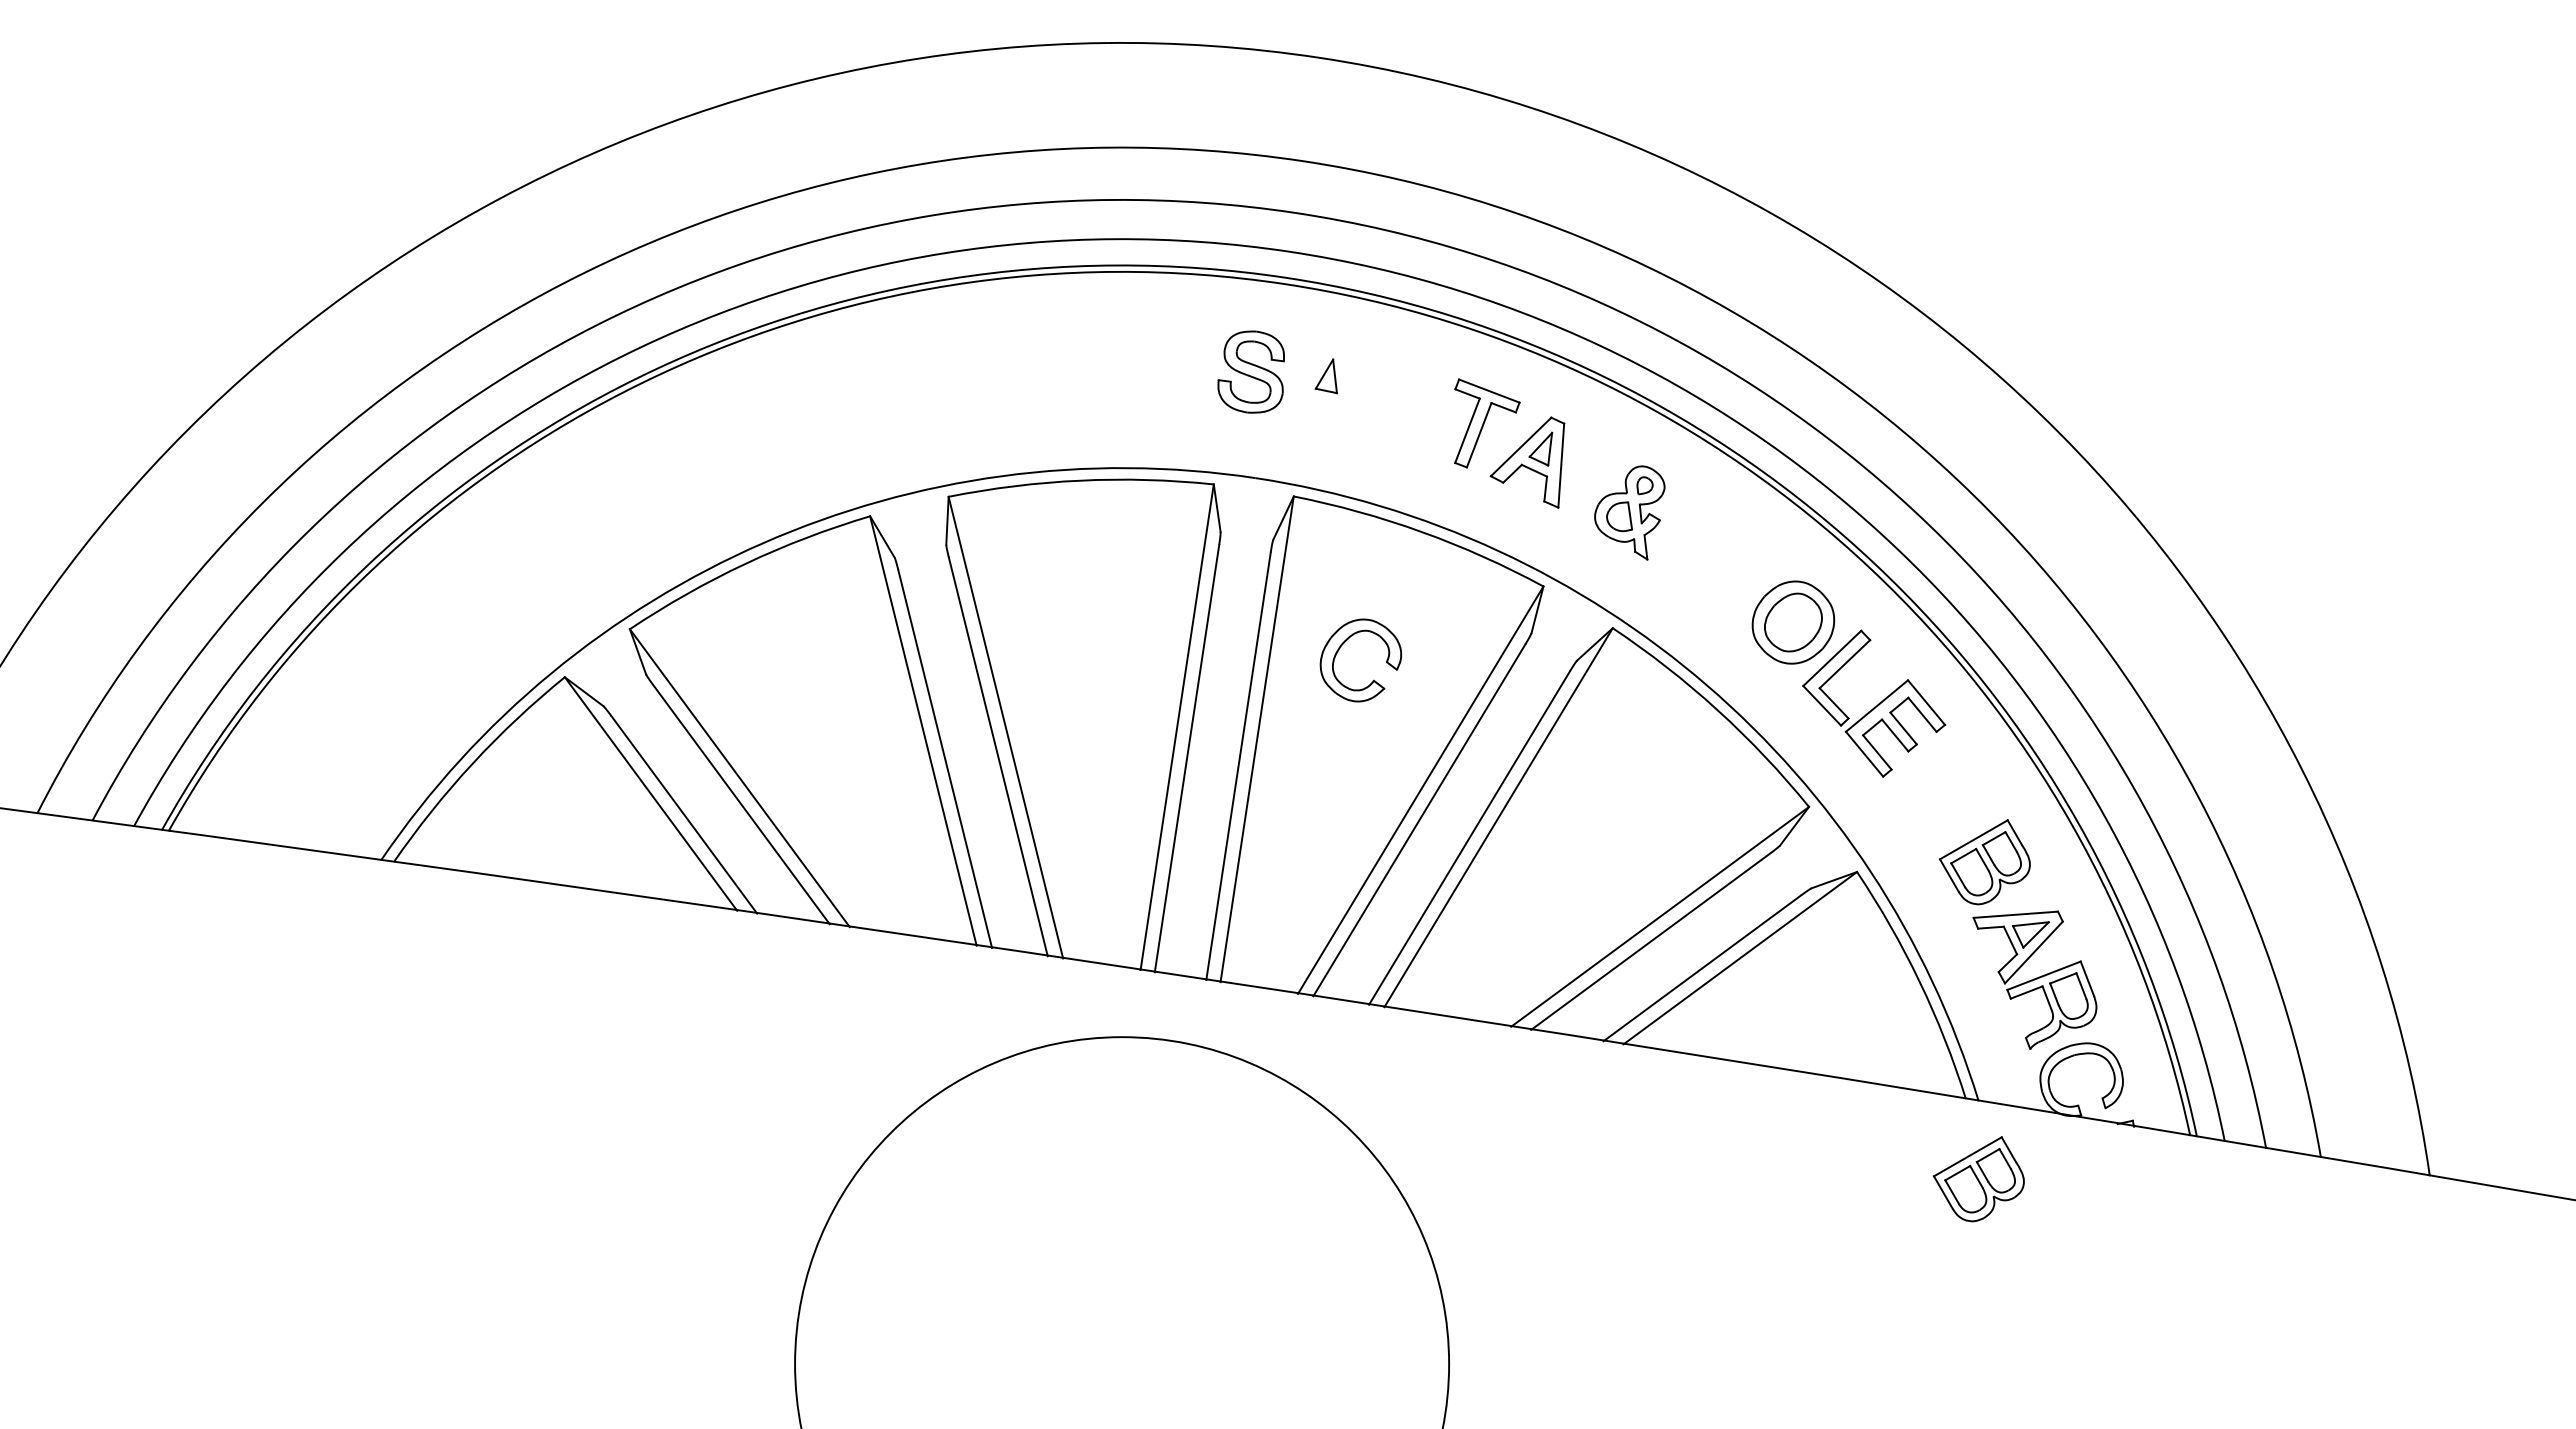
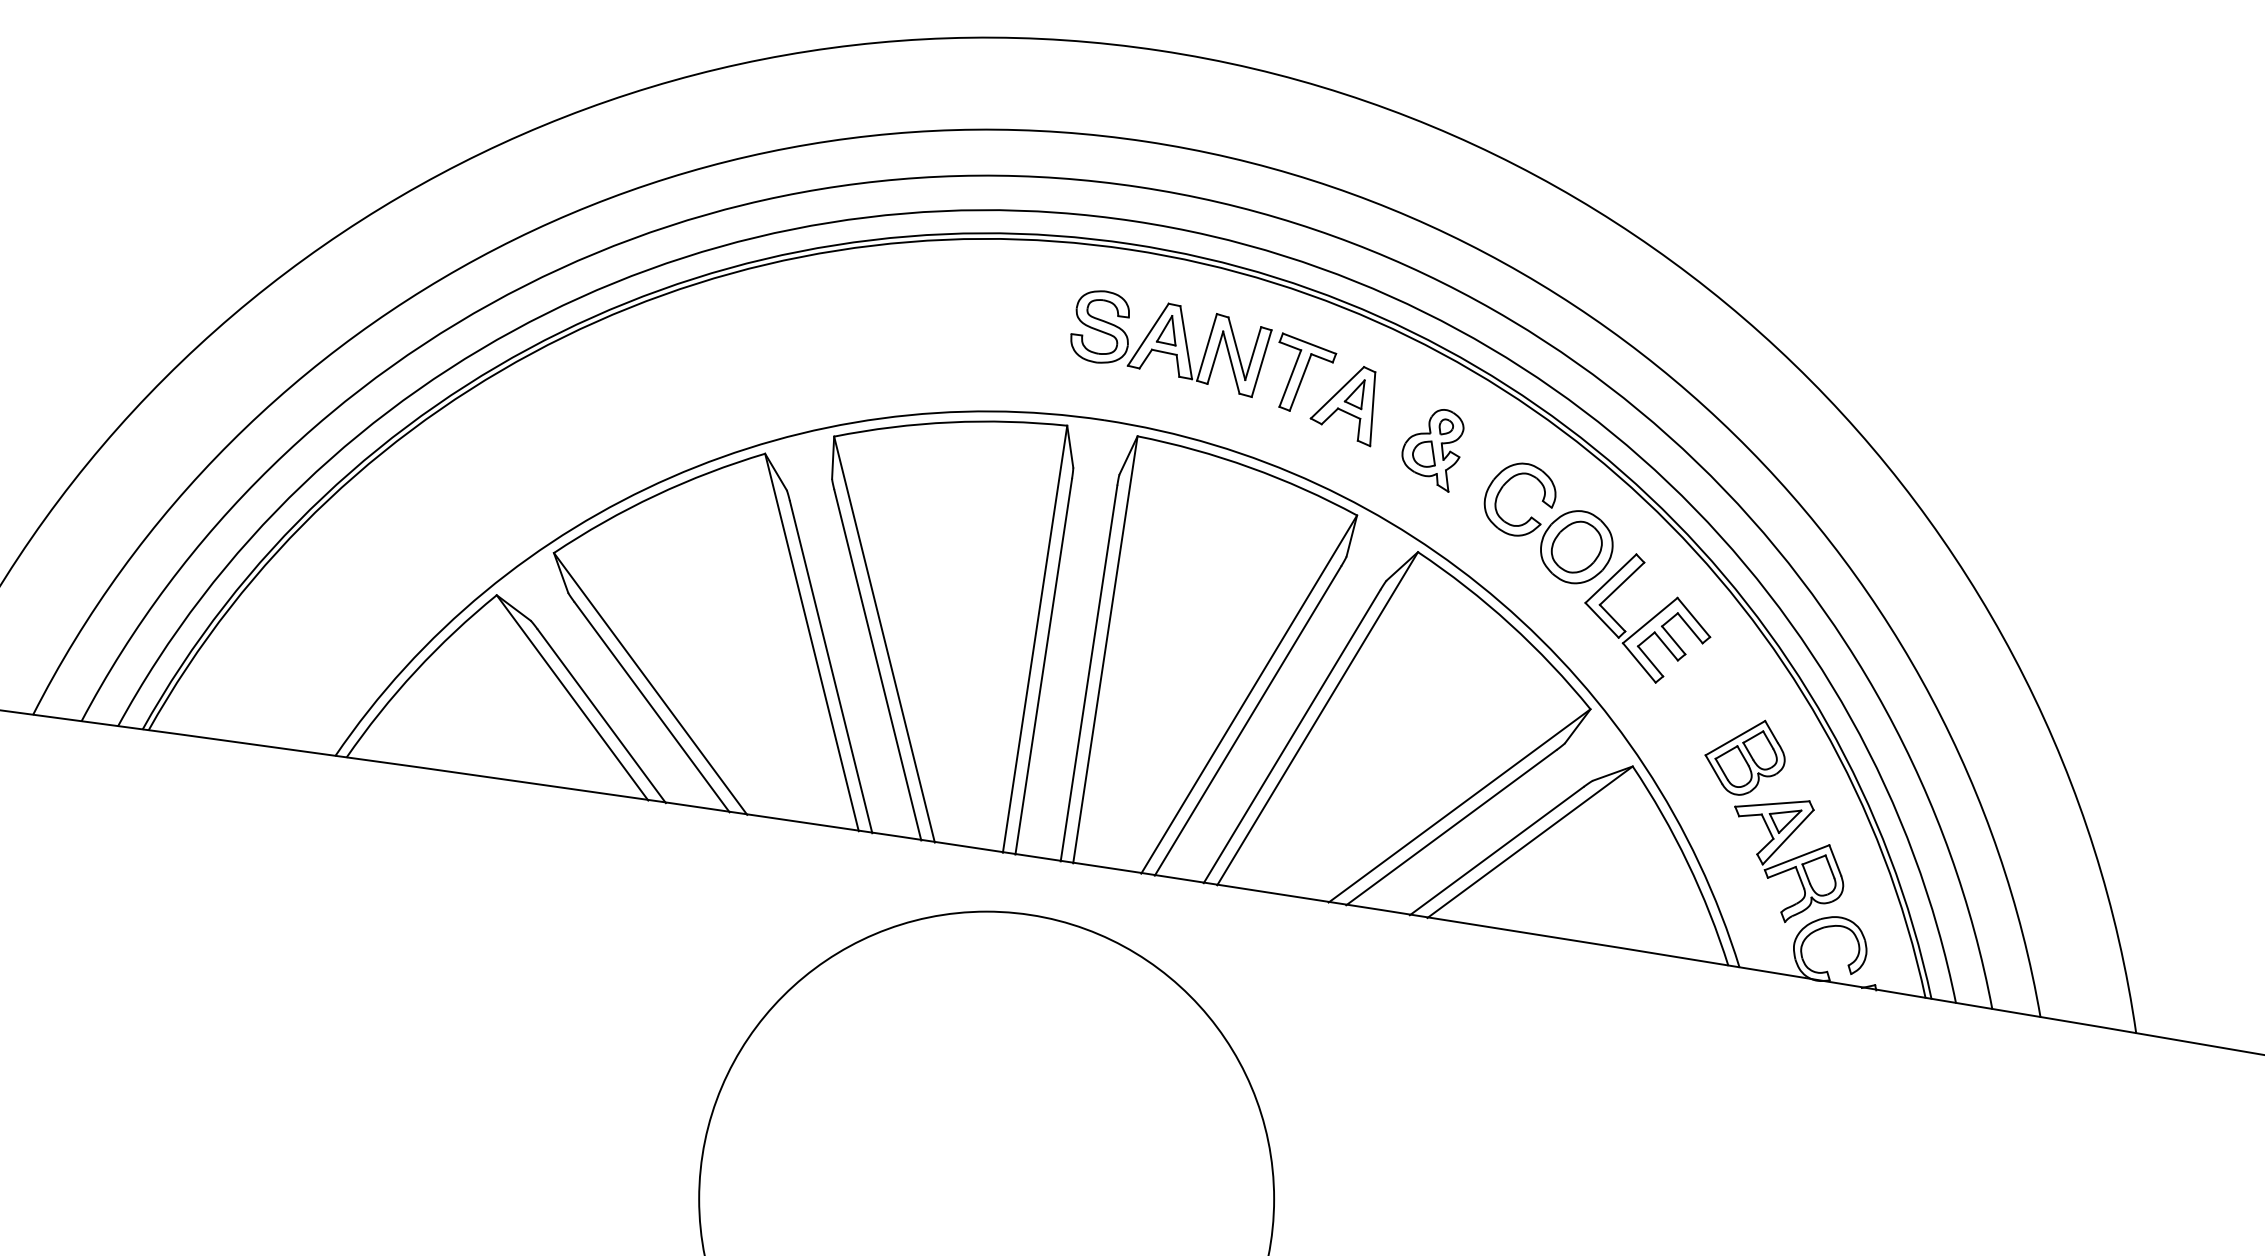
part: (1364, 398) -> (1199, 350), added
part: (1373, 679) -> (1531, 516), moved
part: (1978, 1179) -> (1739, 1036), removed

